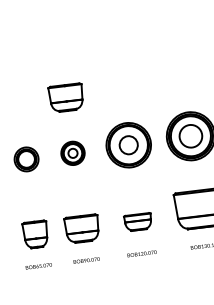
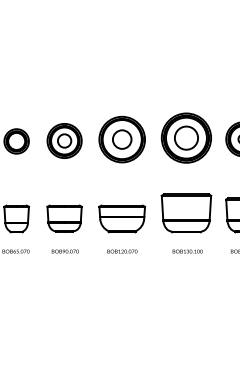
part: (66, 97) -> (64, 83), removed
part: (72, 152) -> (64, 140), size x1.43
part: (138, 221) -> (122, 218), size x1.67

